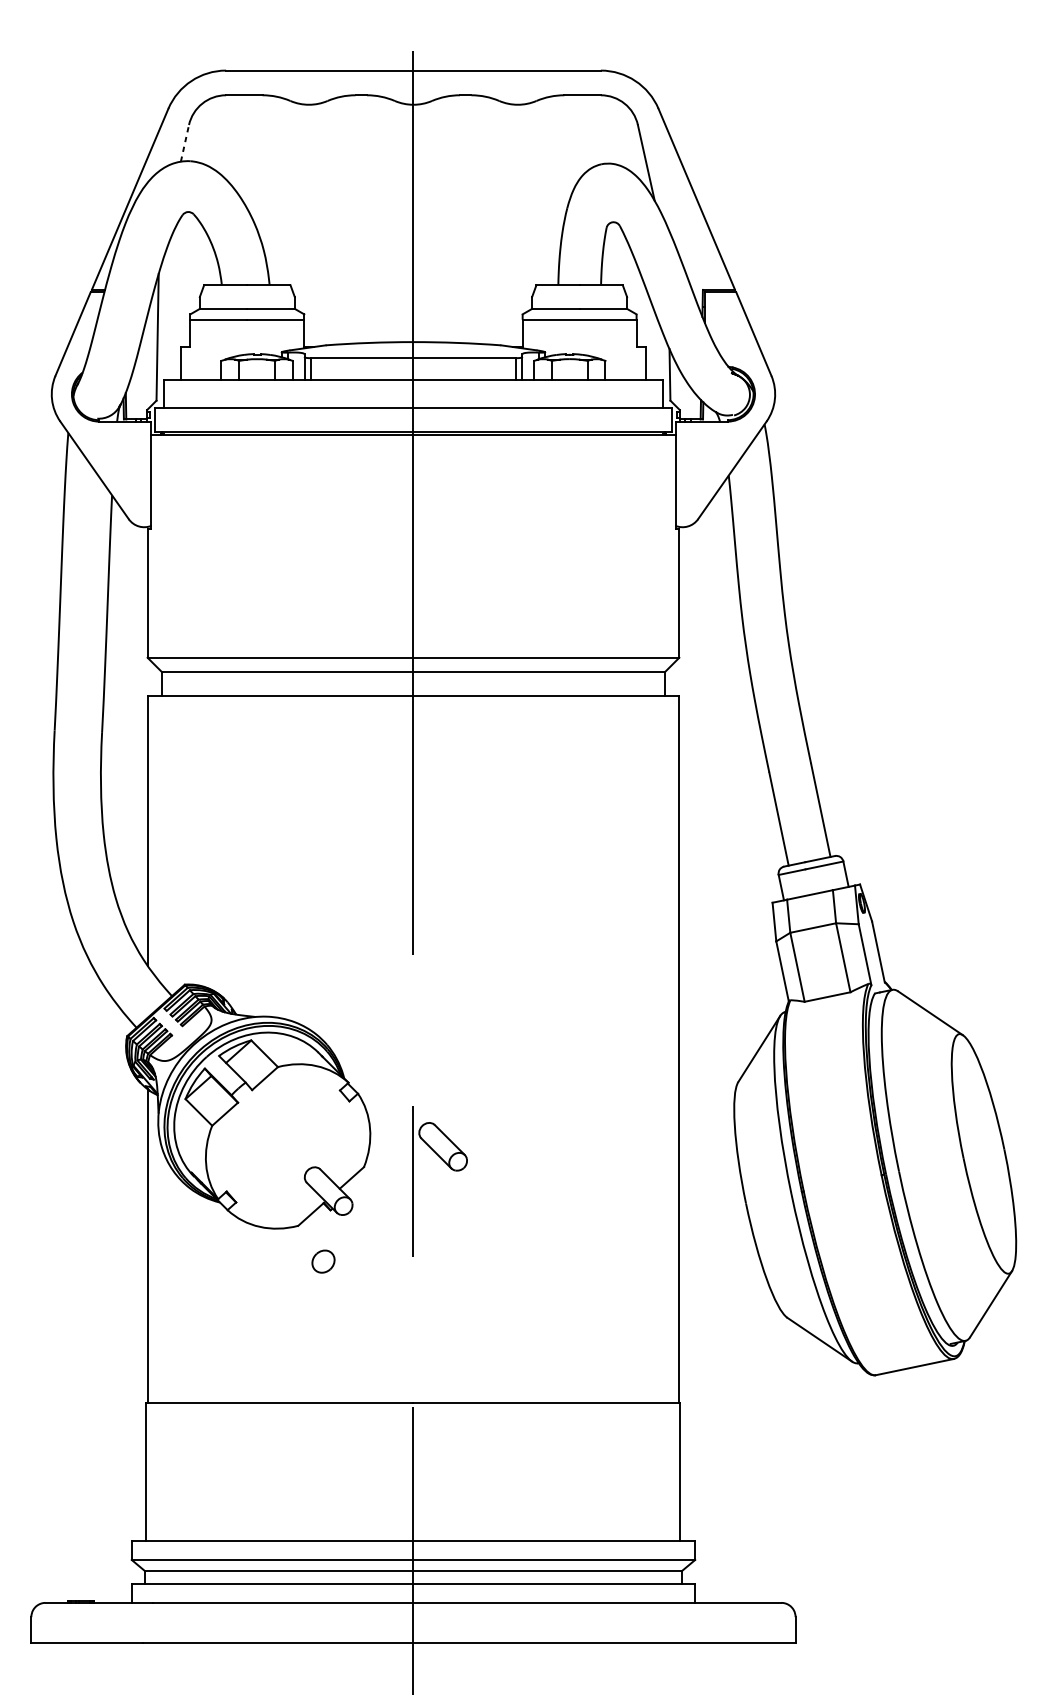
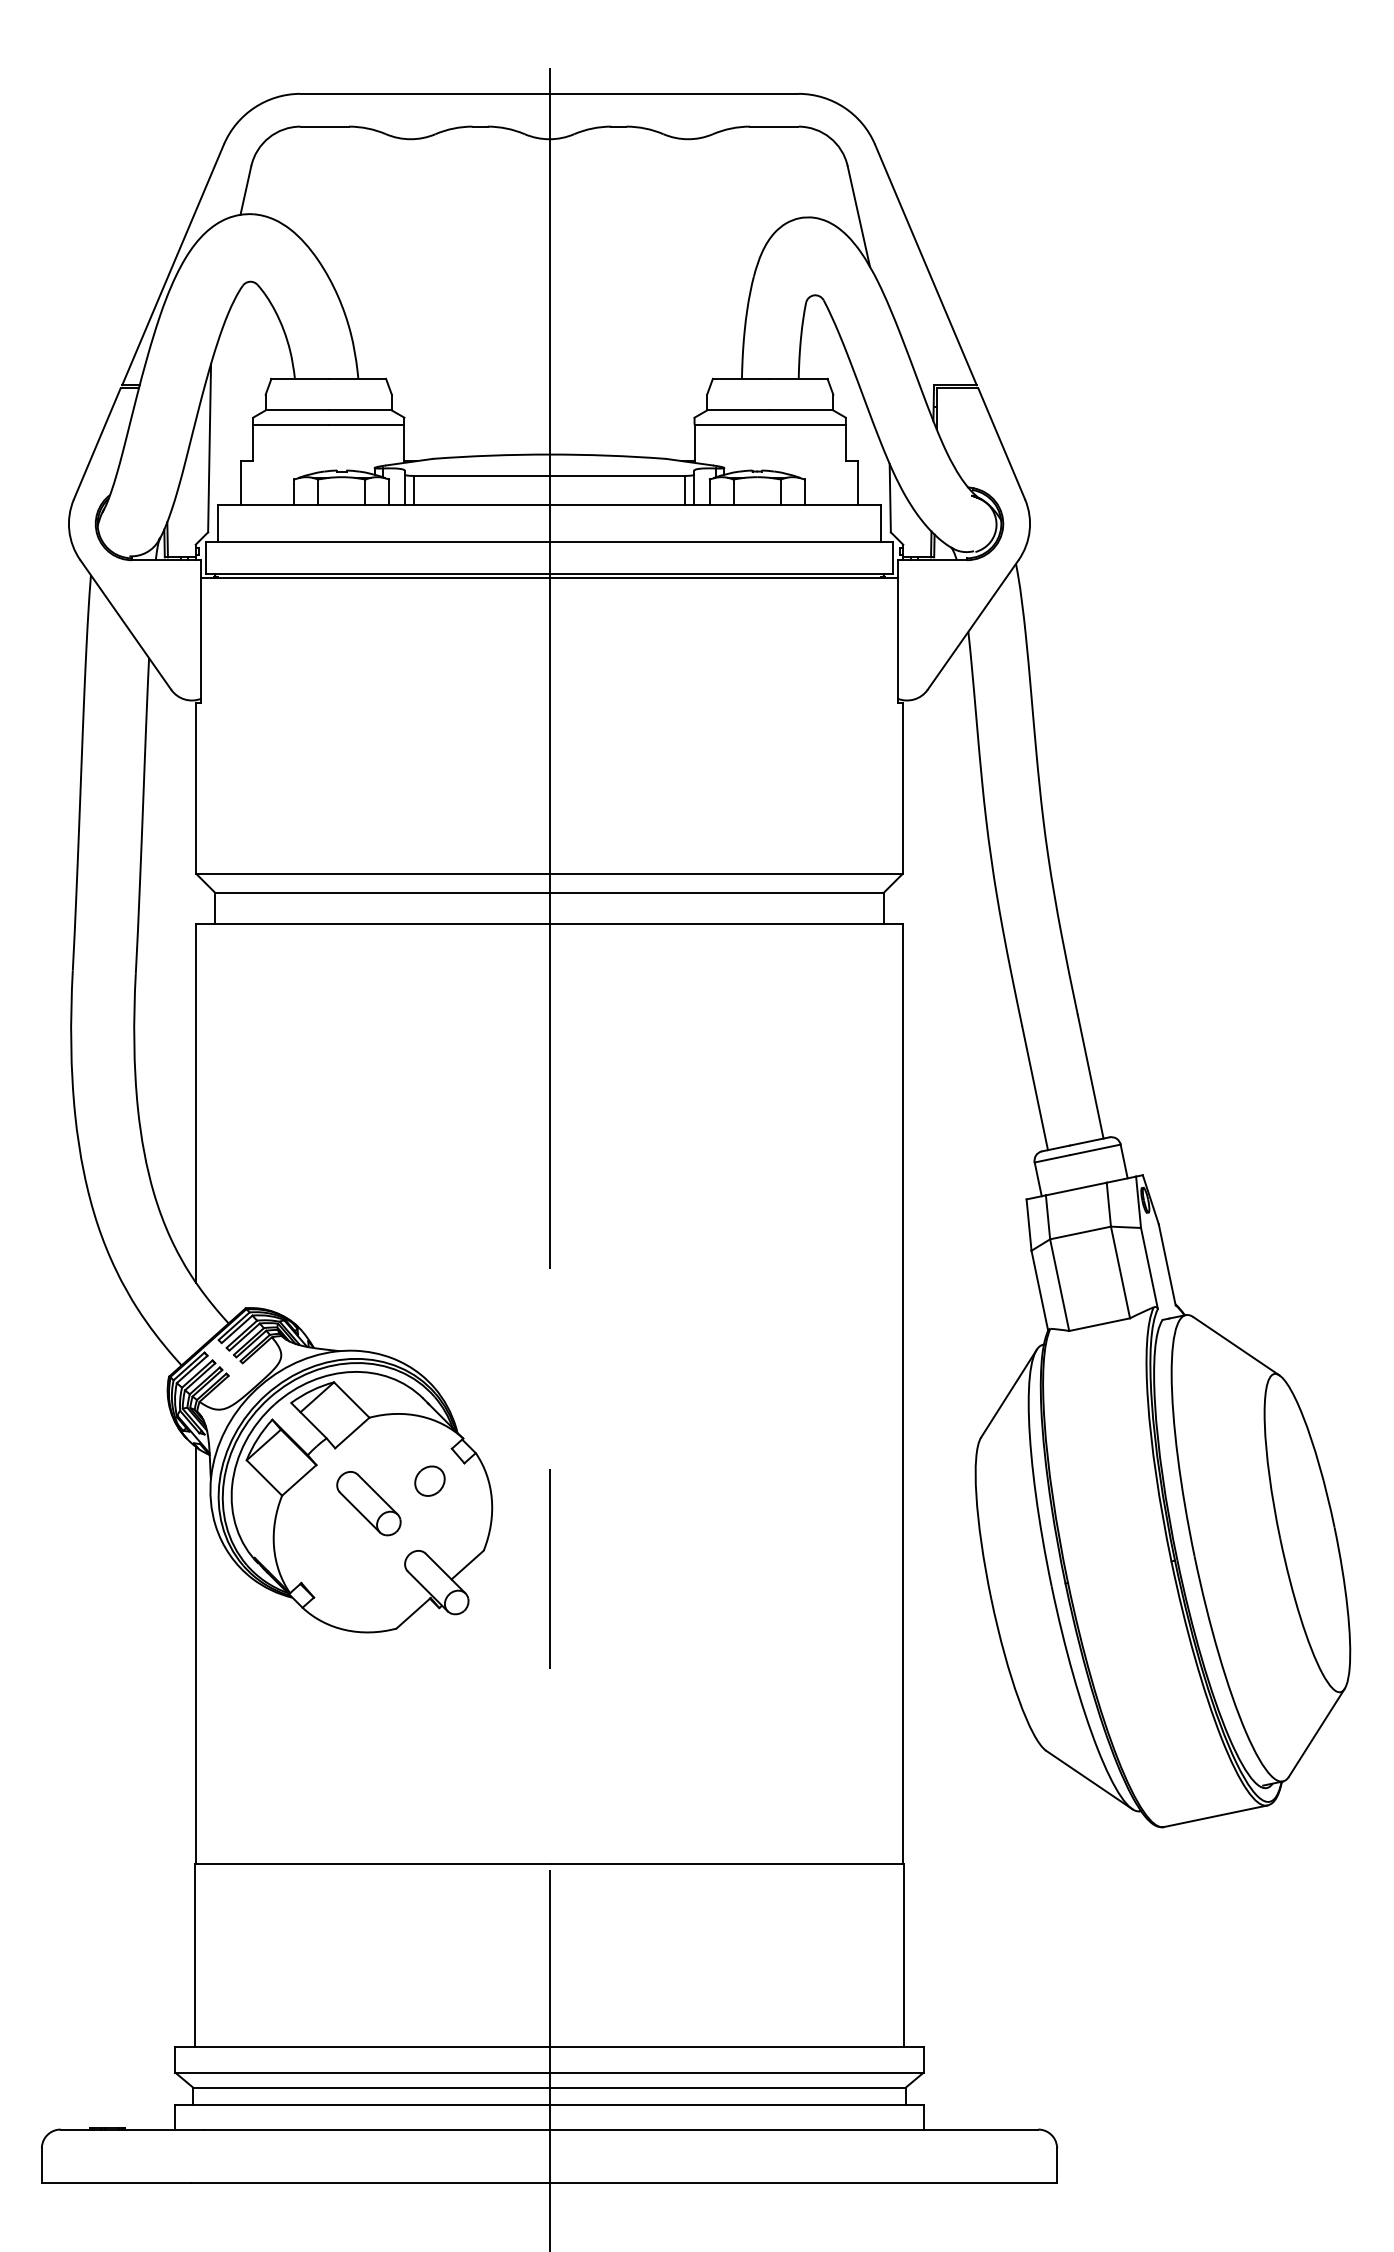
line: (184, 143) -> (245, 190), dashed -> solid
part: (442, 1146) -> (368, 1503), moved
part: (323, 1261) -> (429, 1480), moved

